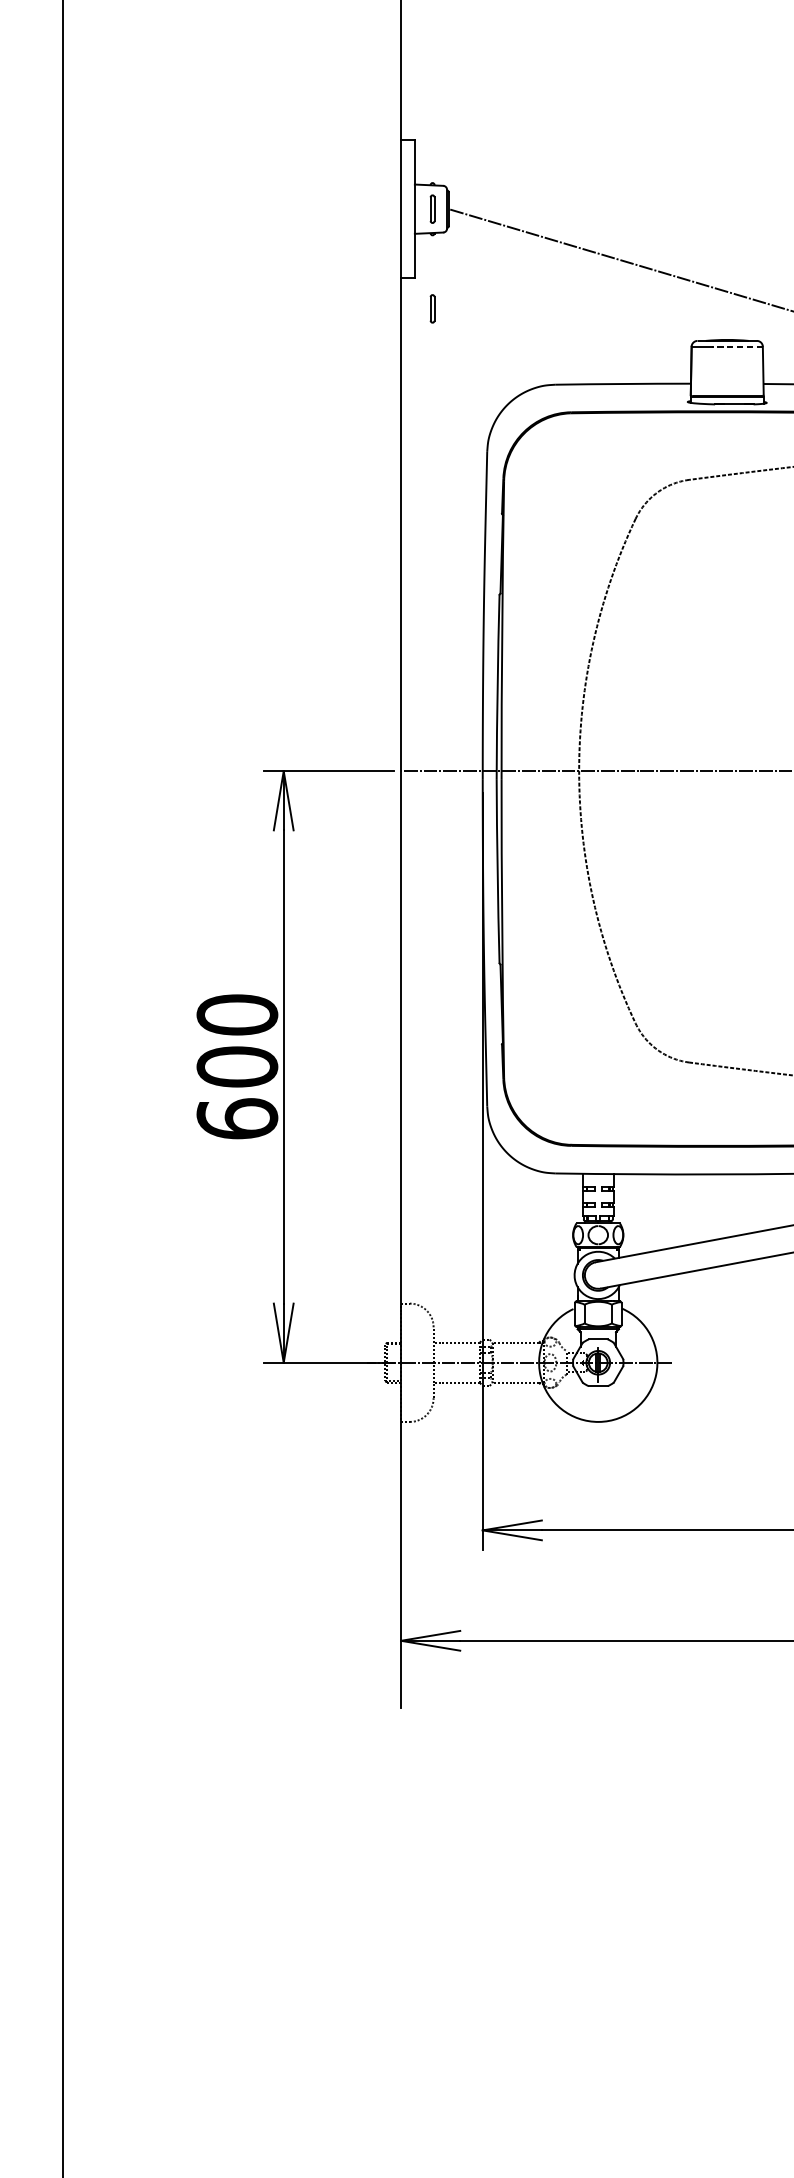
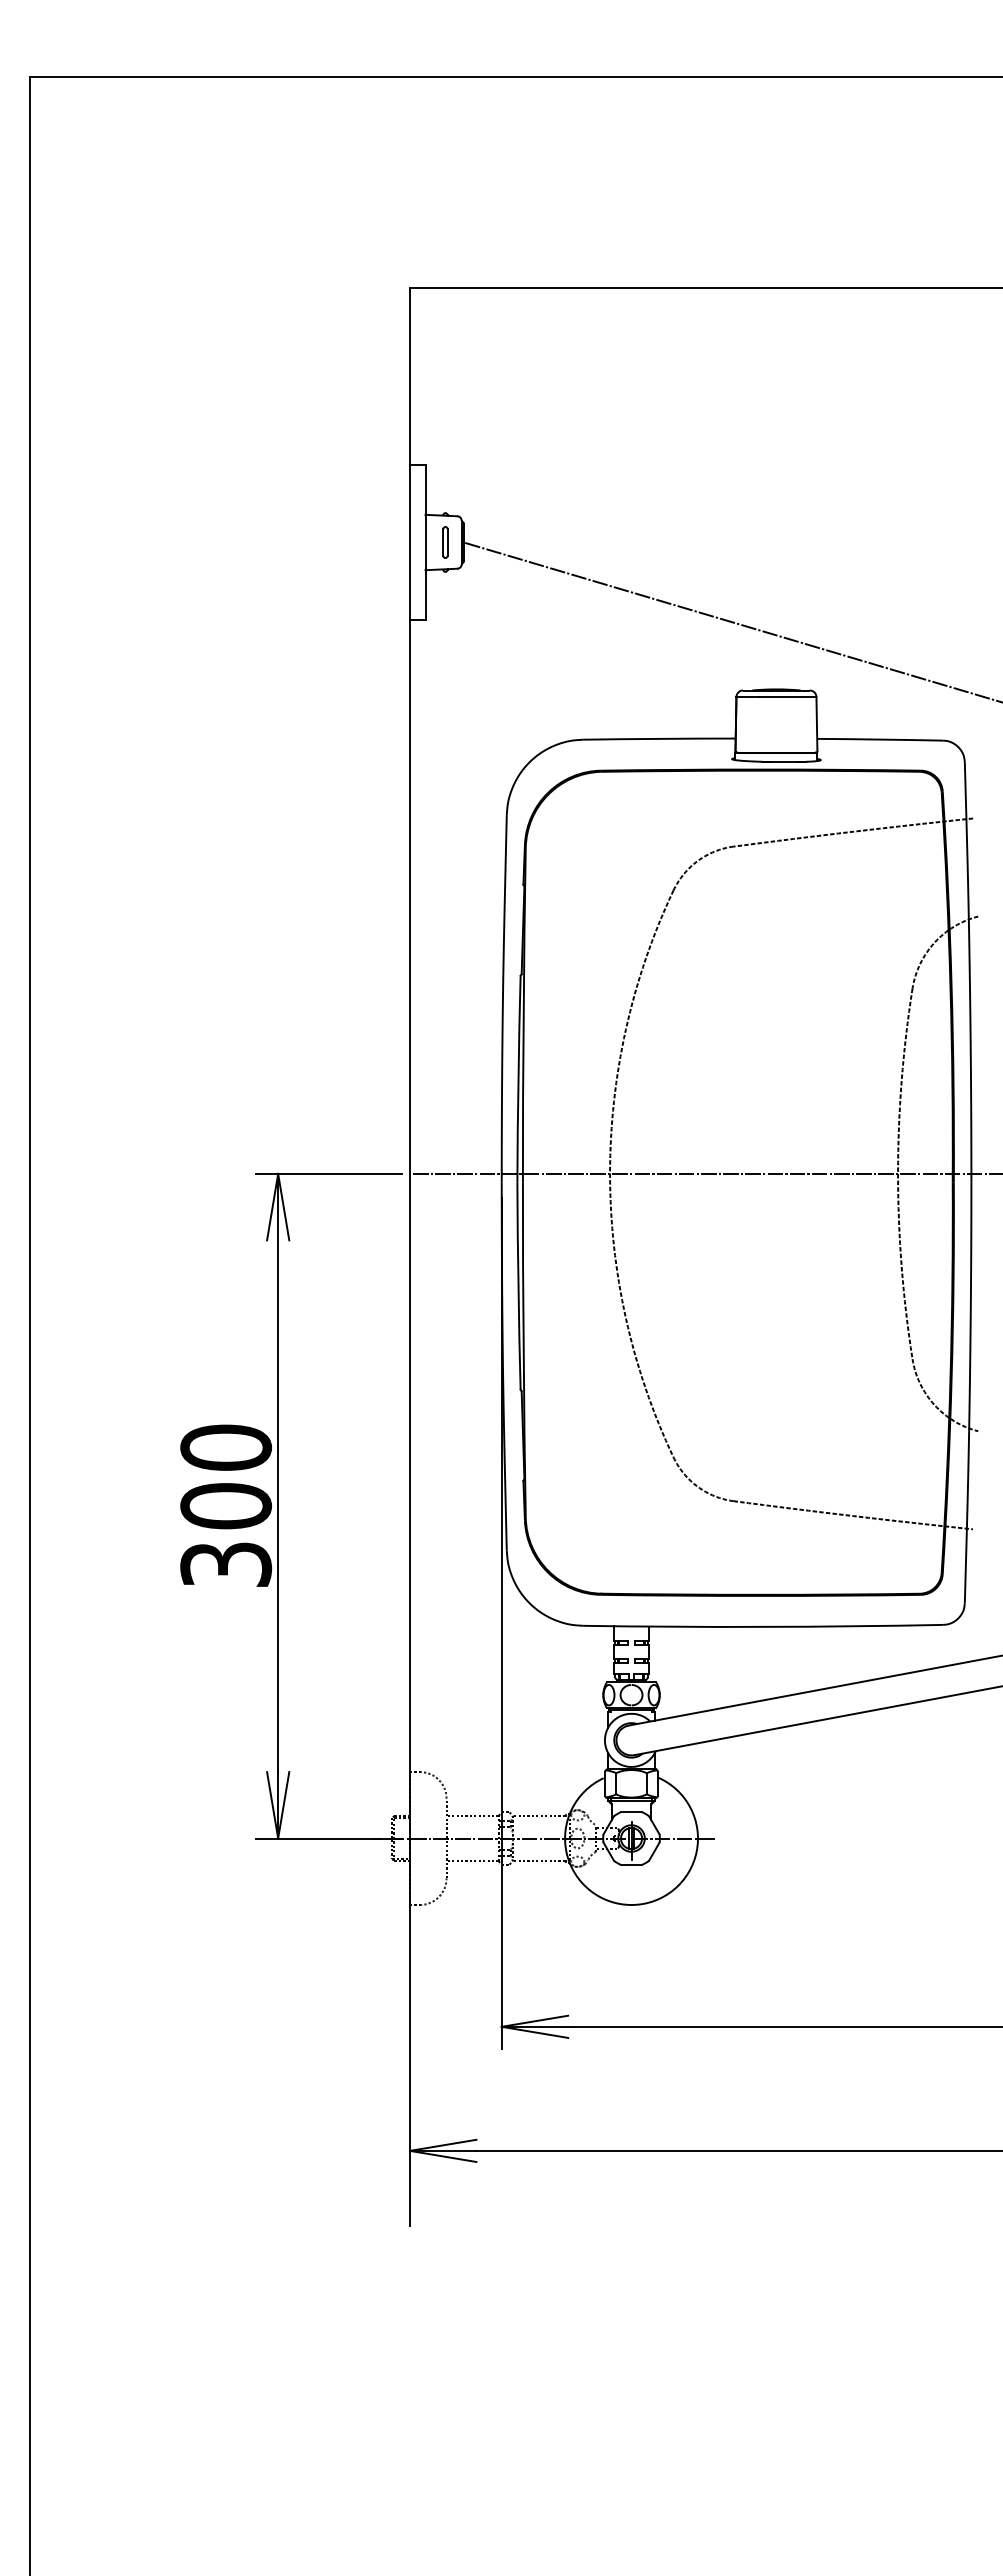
part: (432, 308) -> (445, 654), removed
line: (737, 347) -> (787, 697), dashed -> solid
text: (237, 1118) -> (226, 1564), 600 -> 300

